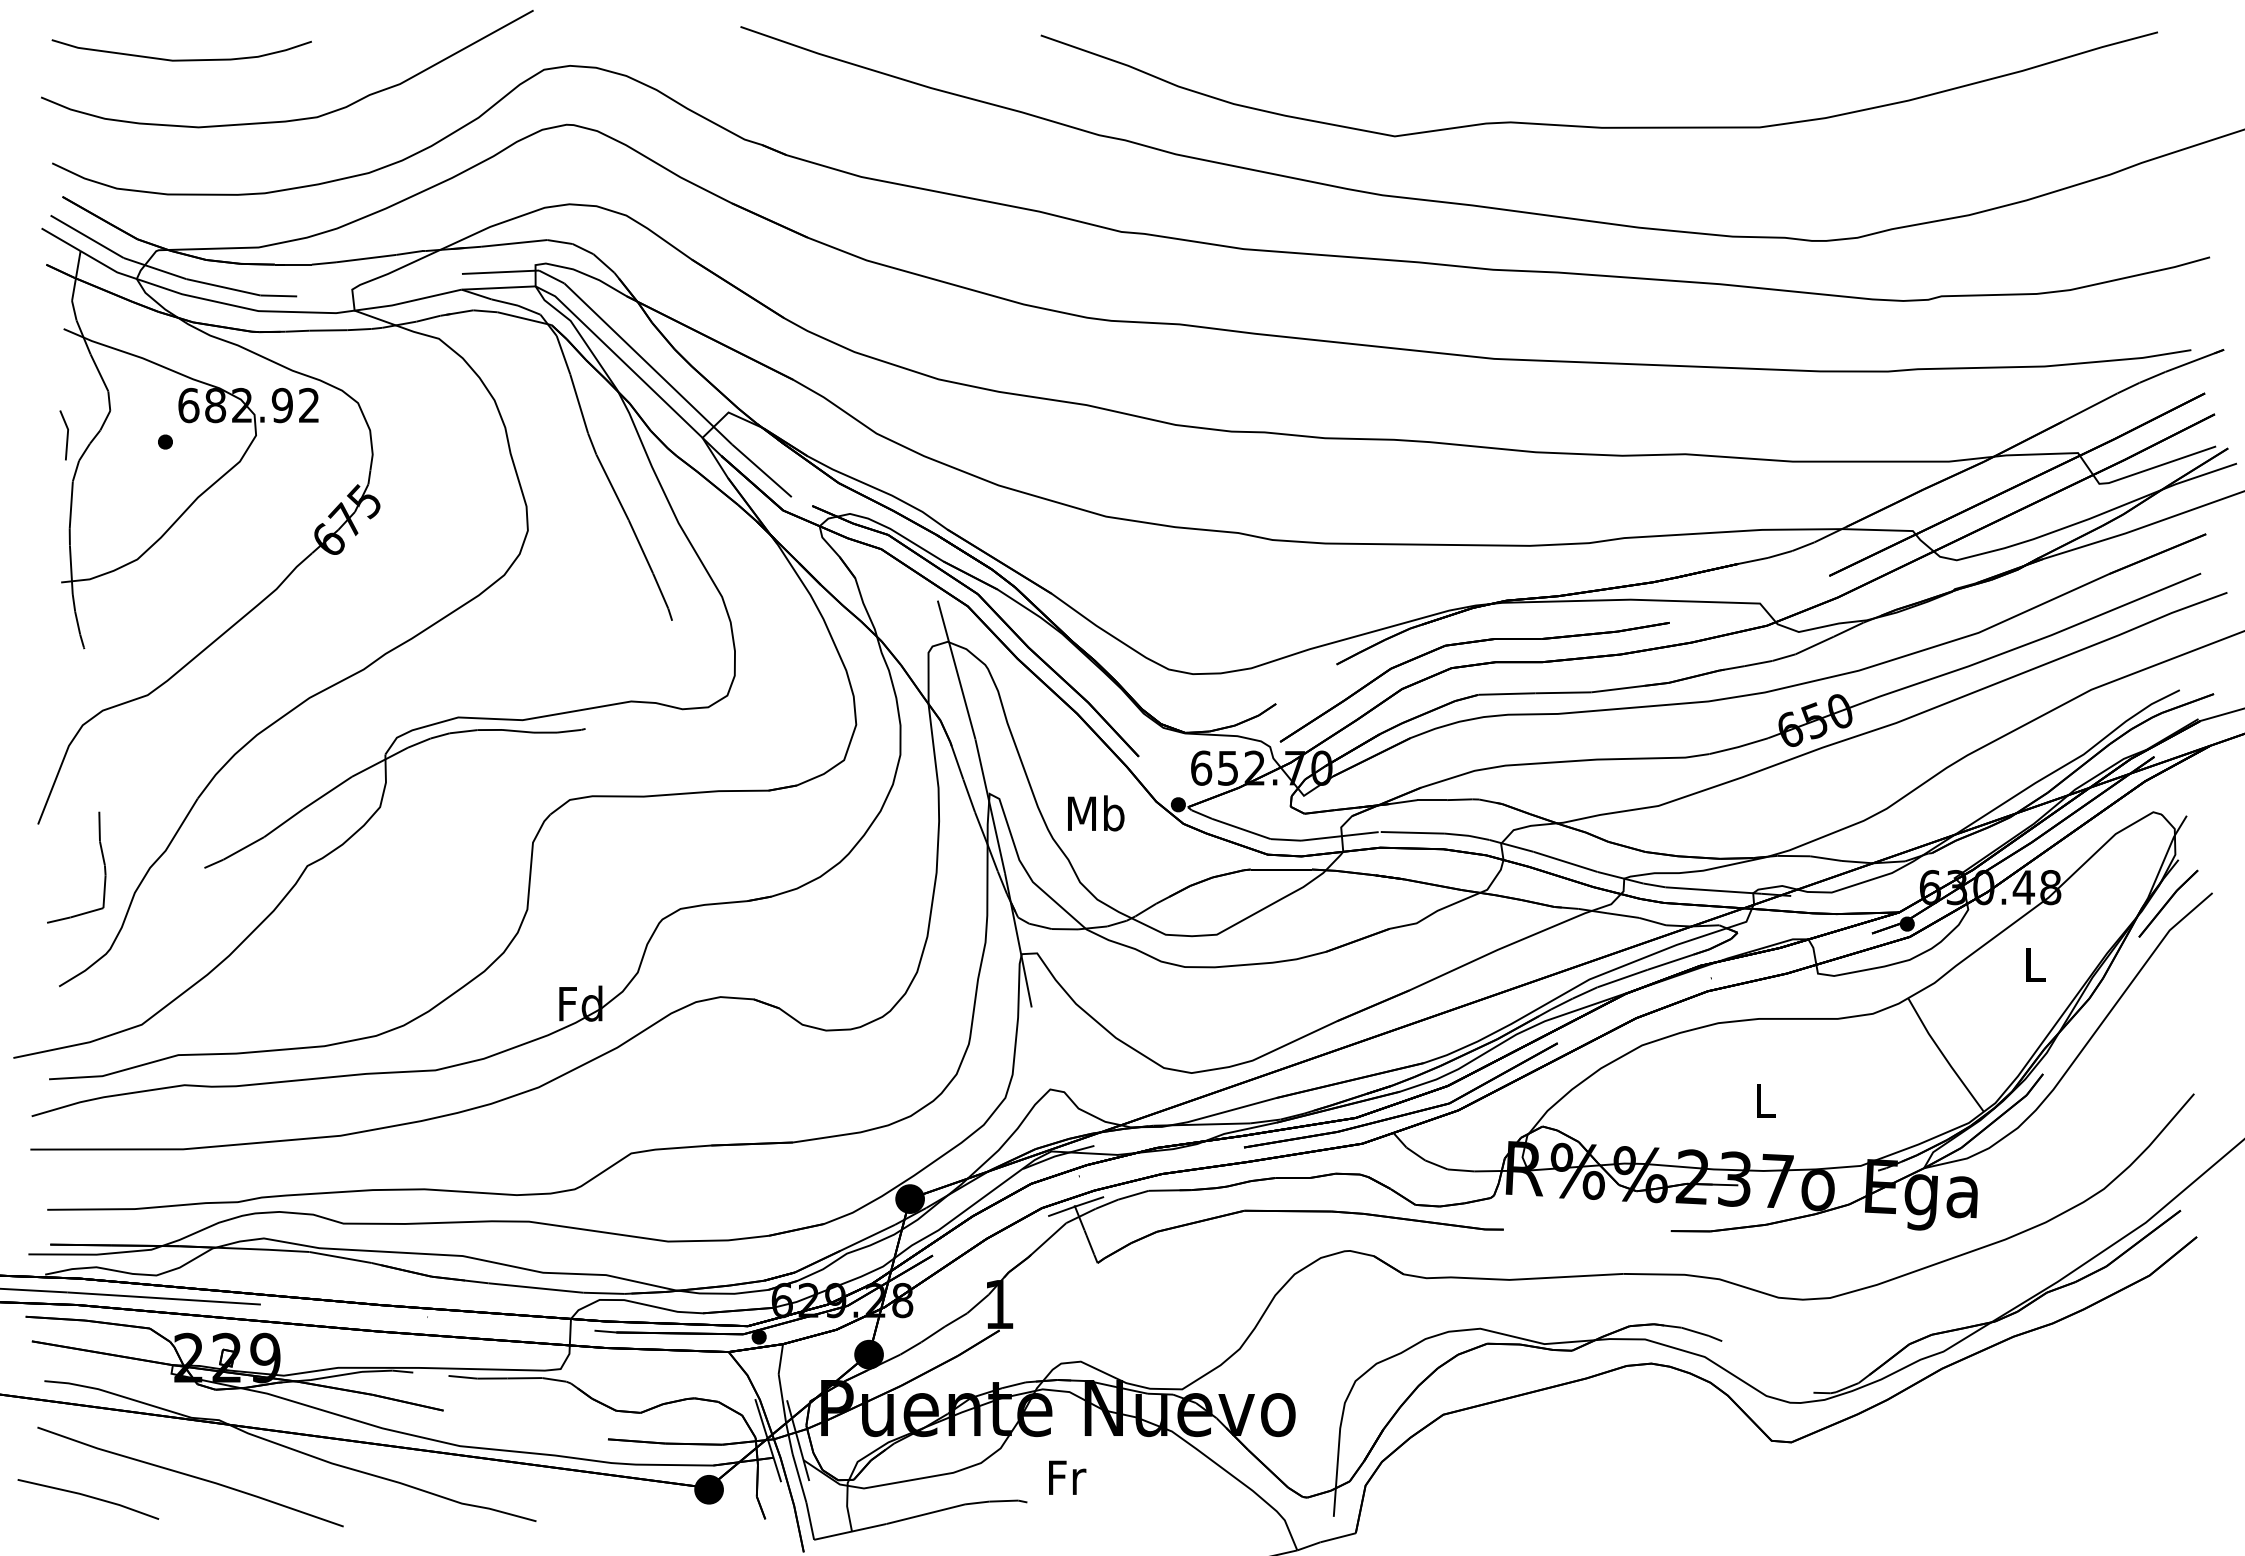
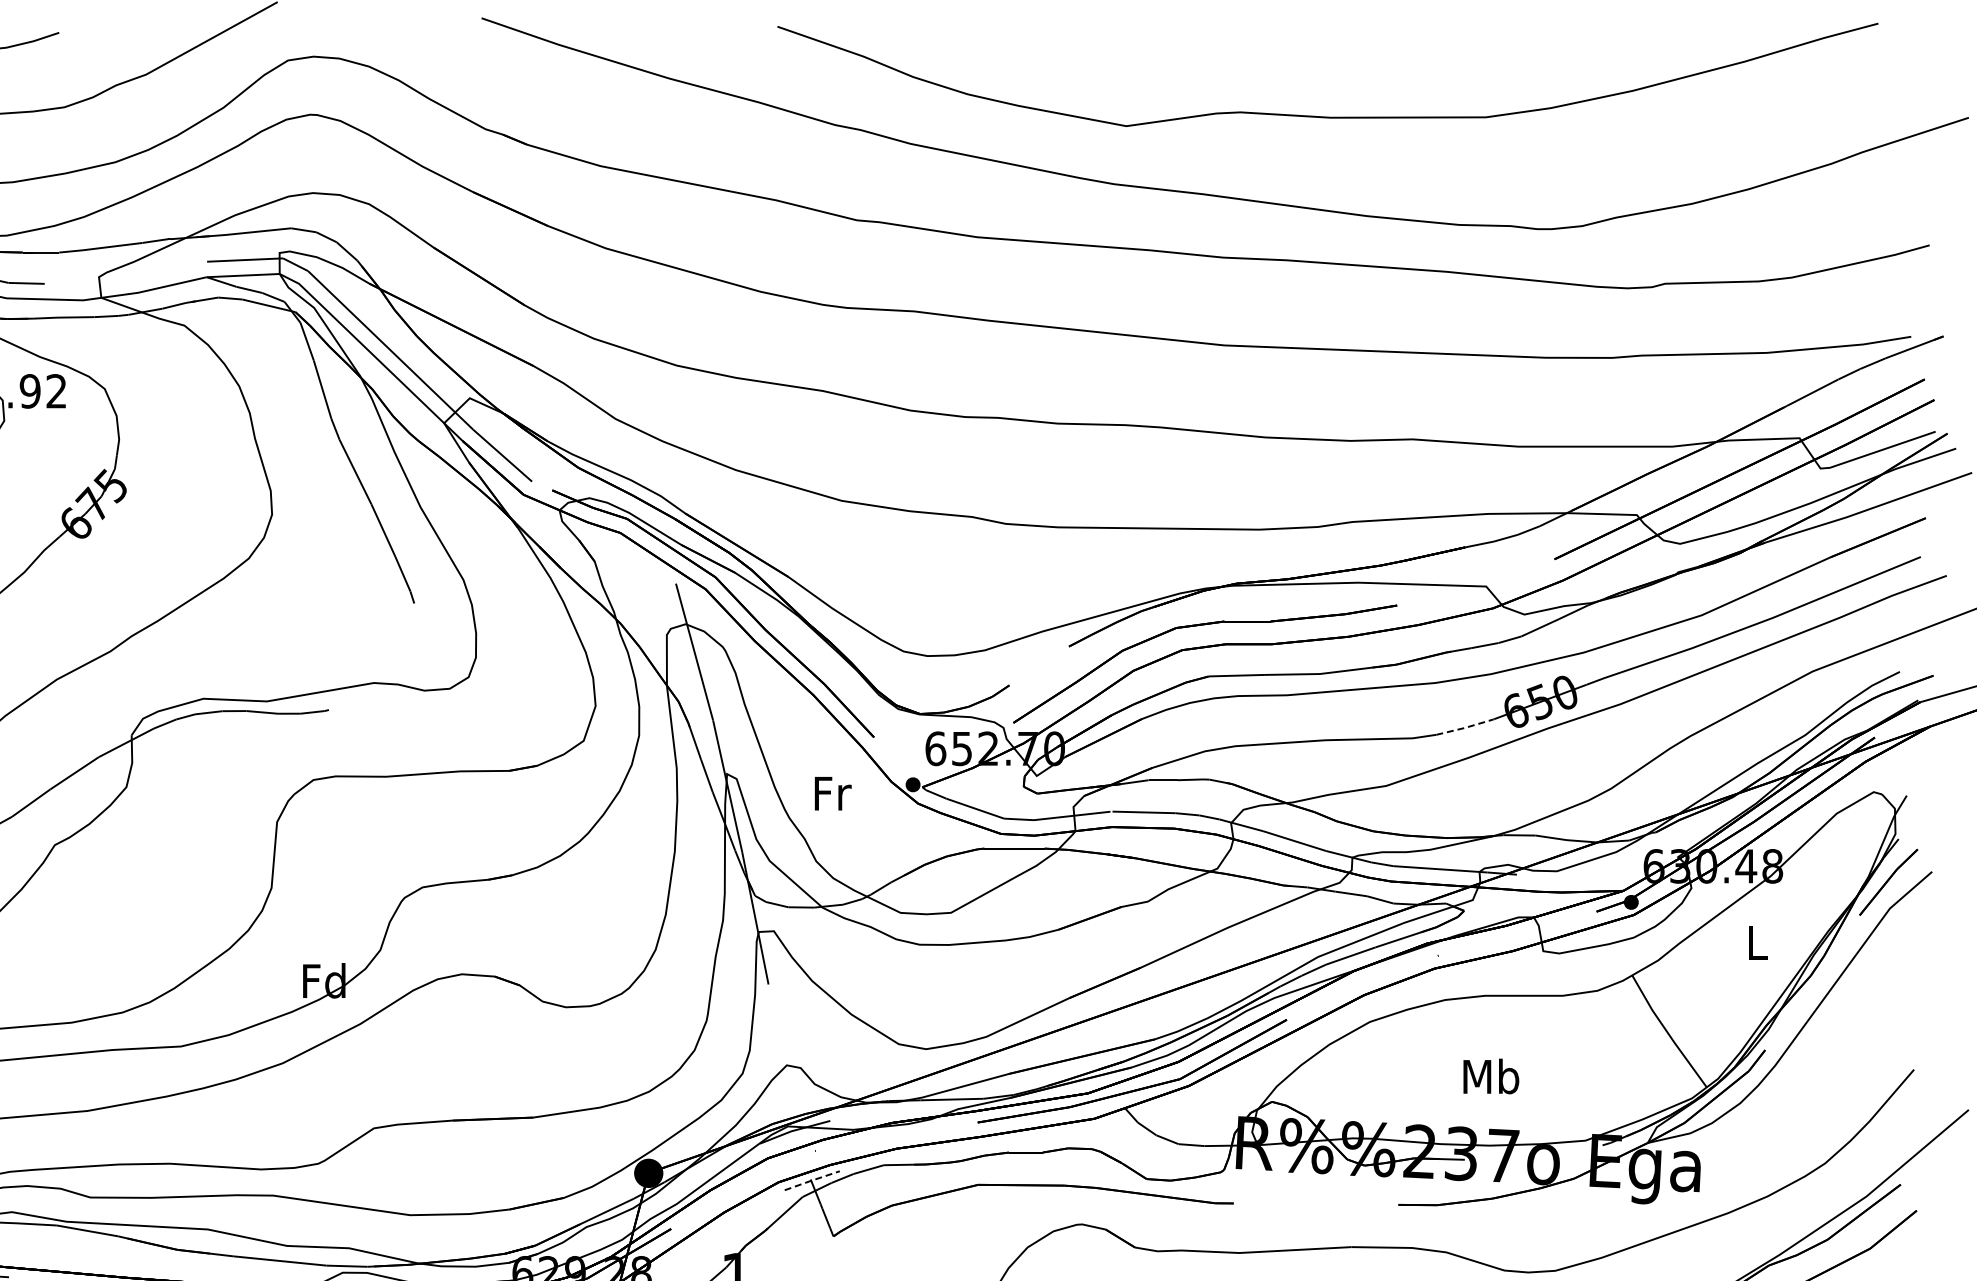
line: (1739, 746) -> (1466, 727), solid -> dashed
text: (1096, 813) -> (832, 793), Mb -> Fr
text: (1765, 1100) -> (1491, 1076), L -> Mb
line: (1076, 1206) -> (812, 1180), solid -> dashed

